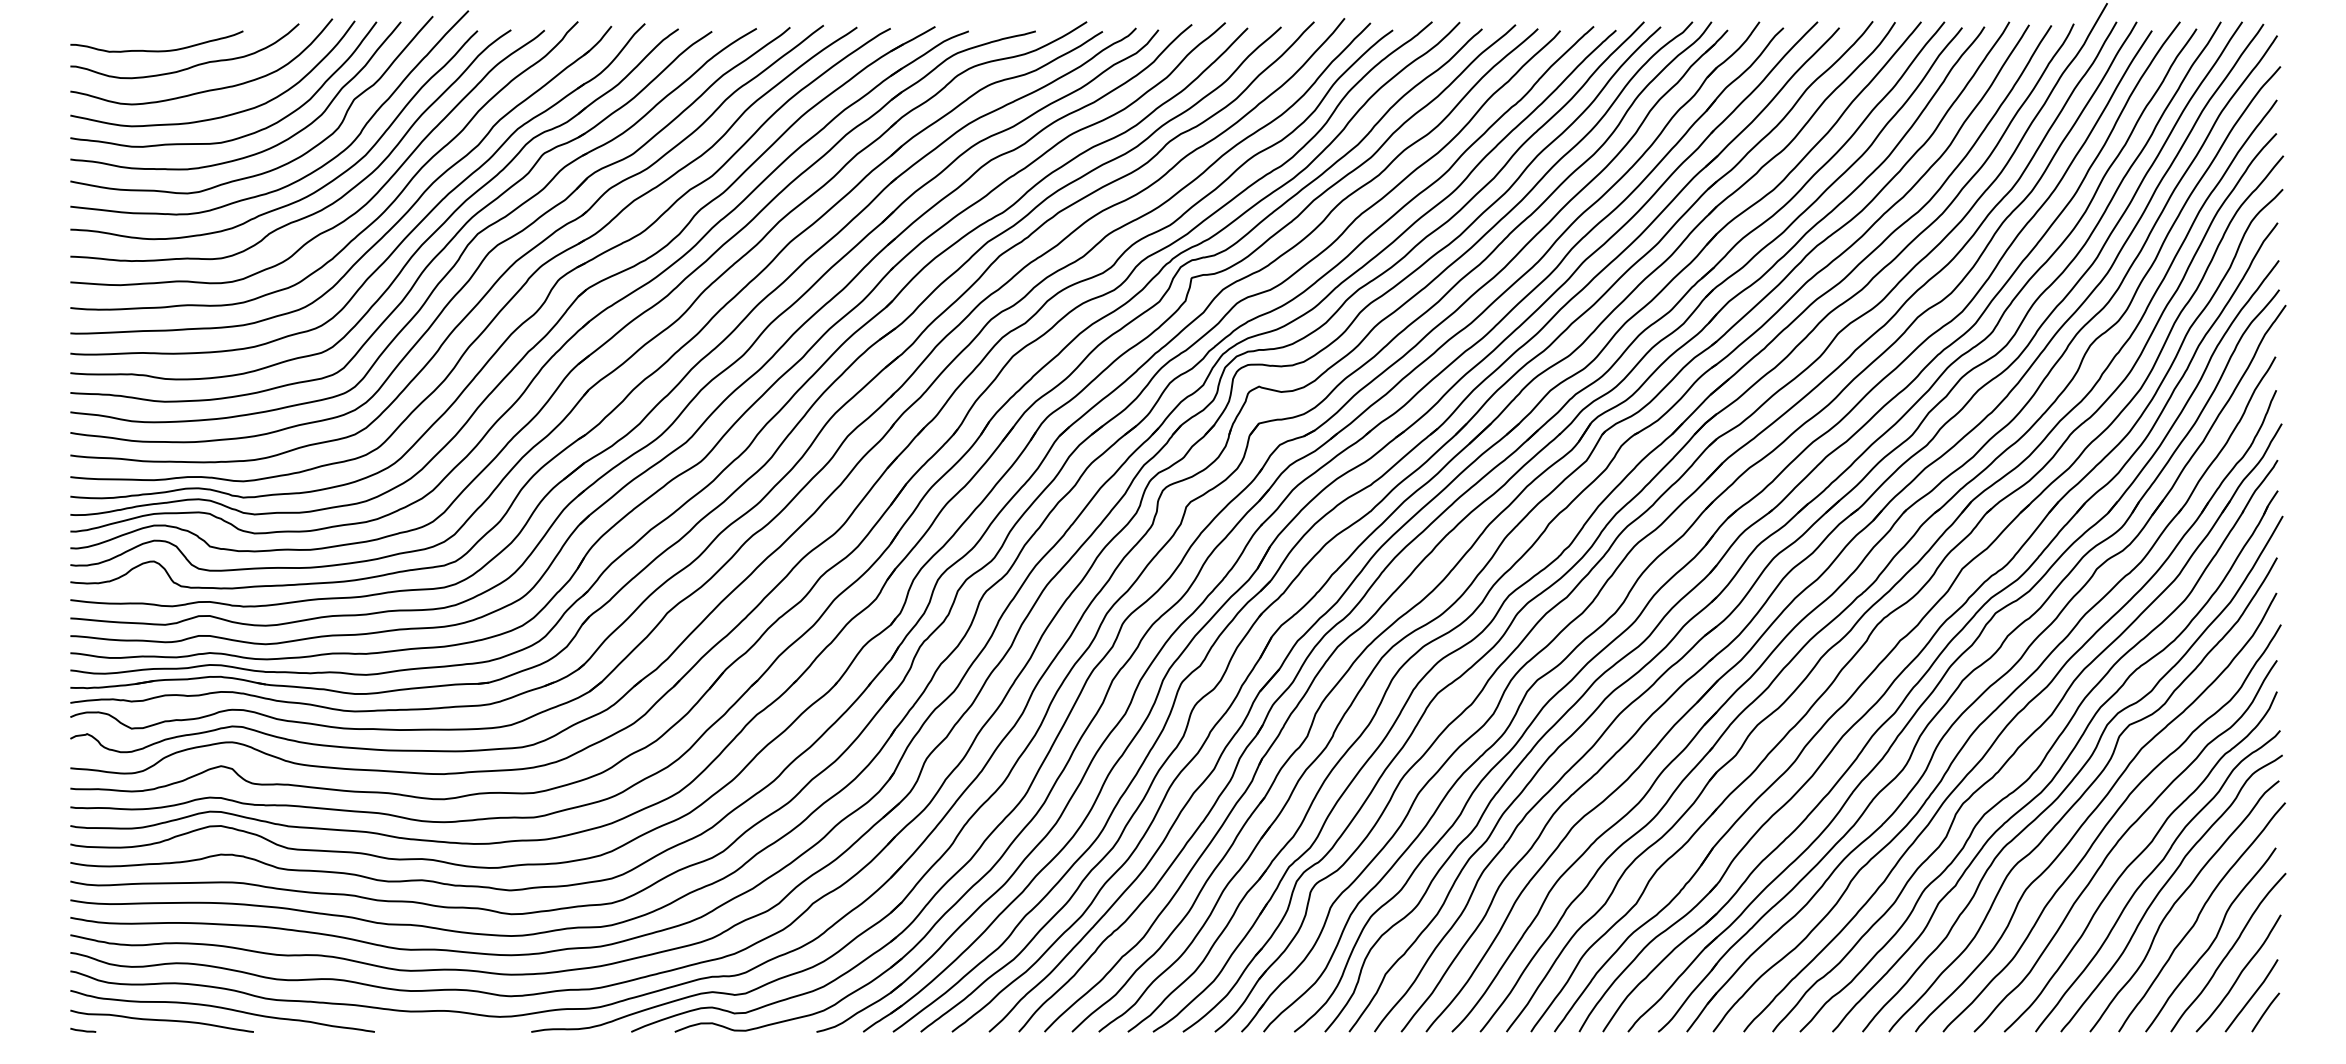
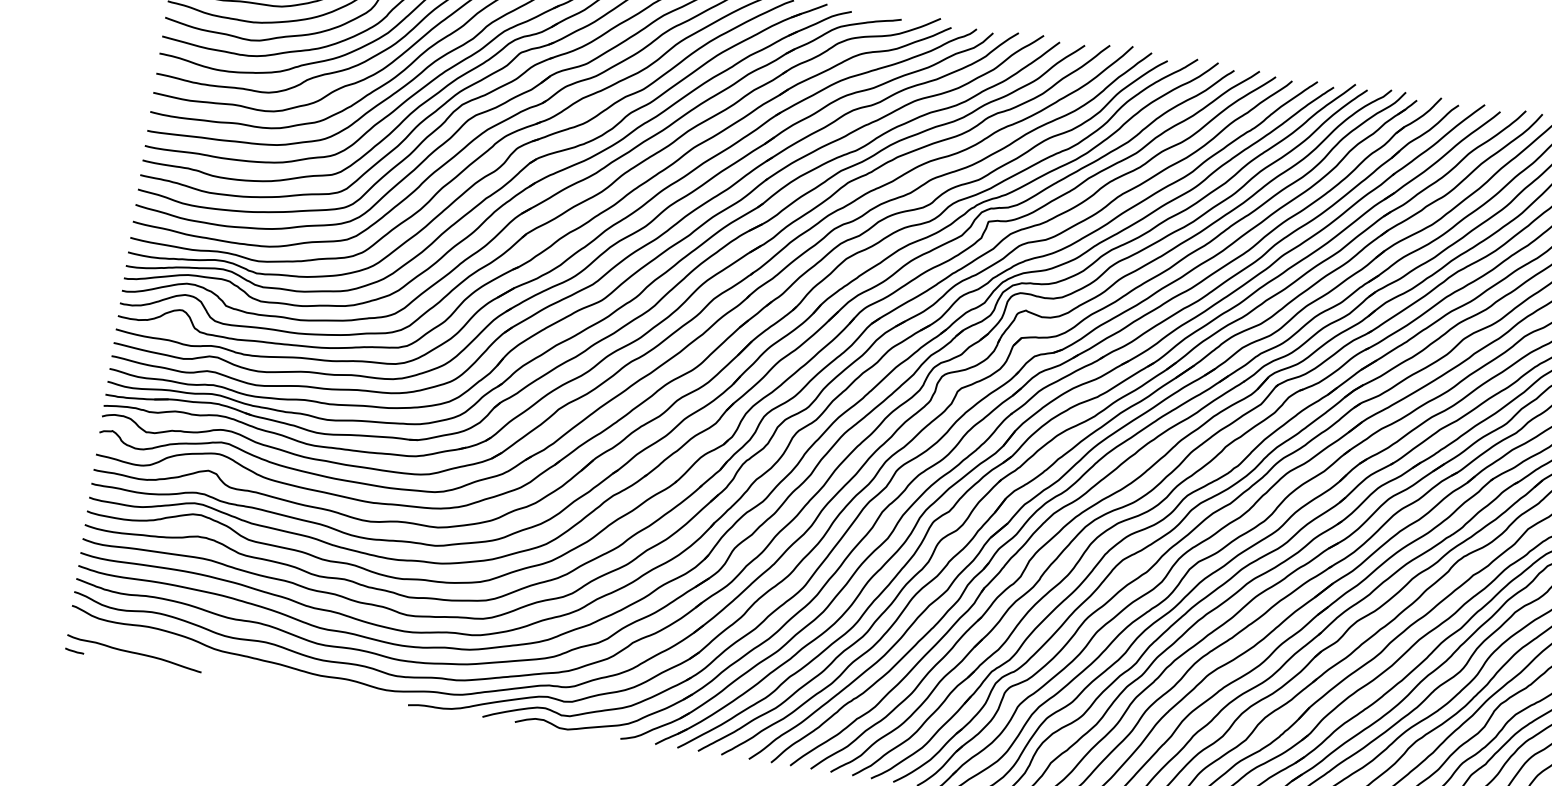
curve: (224, 1009) -> (182, 652), removed

